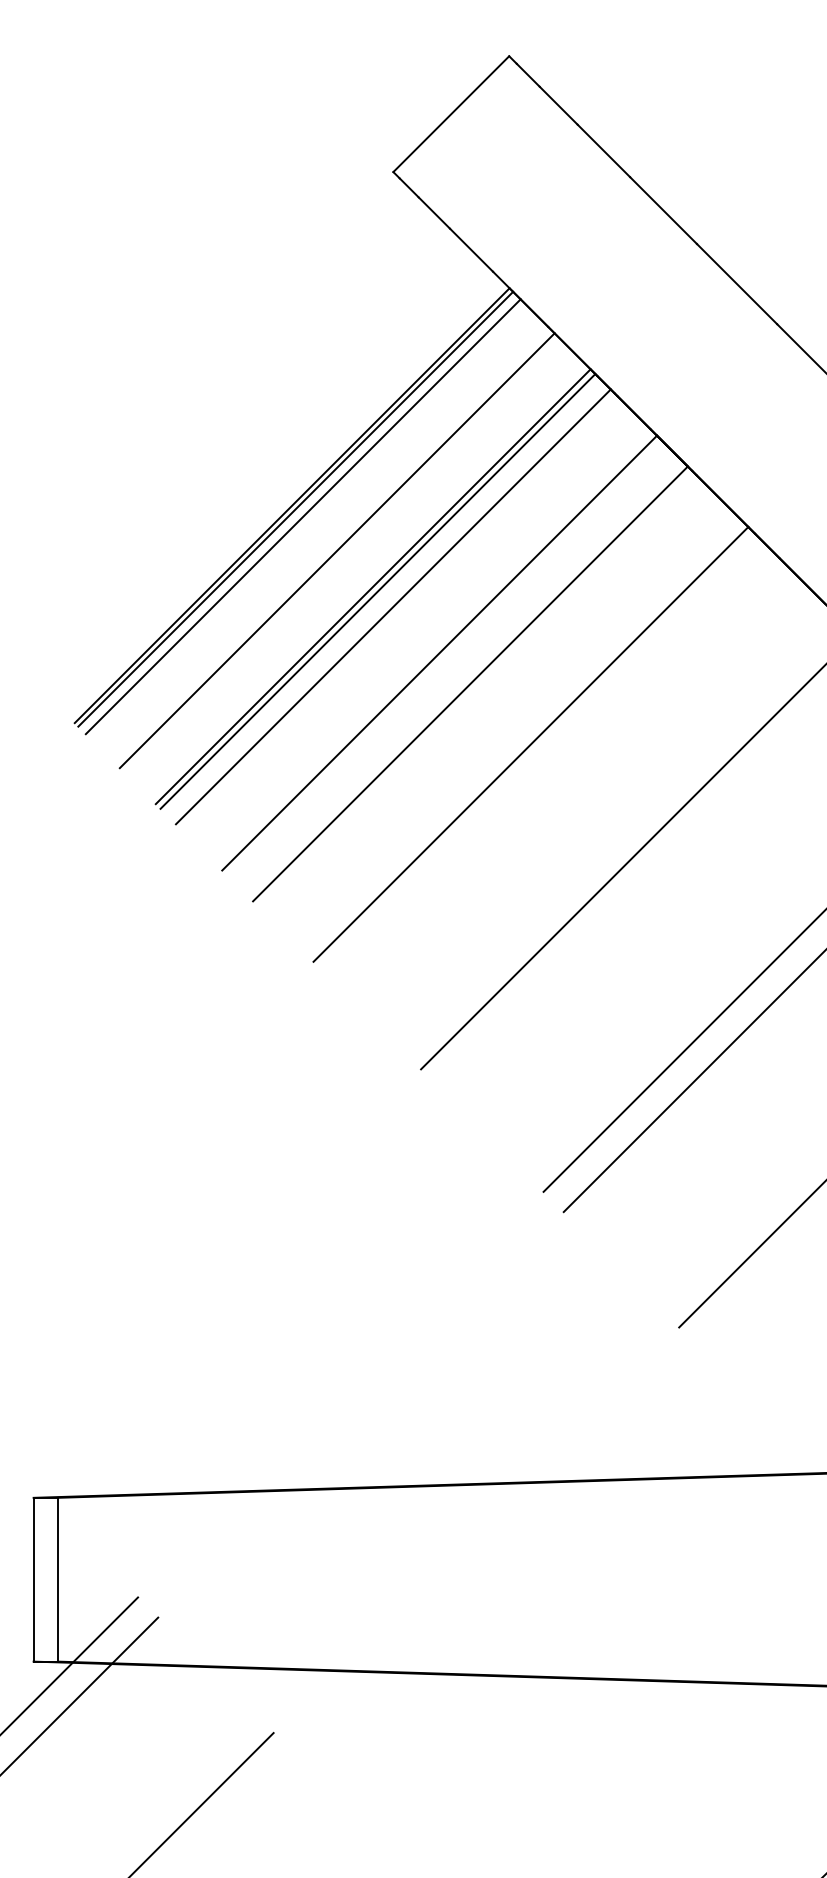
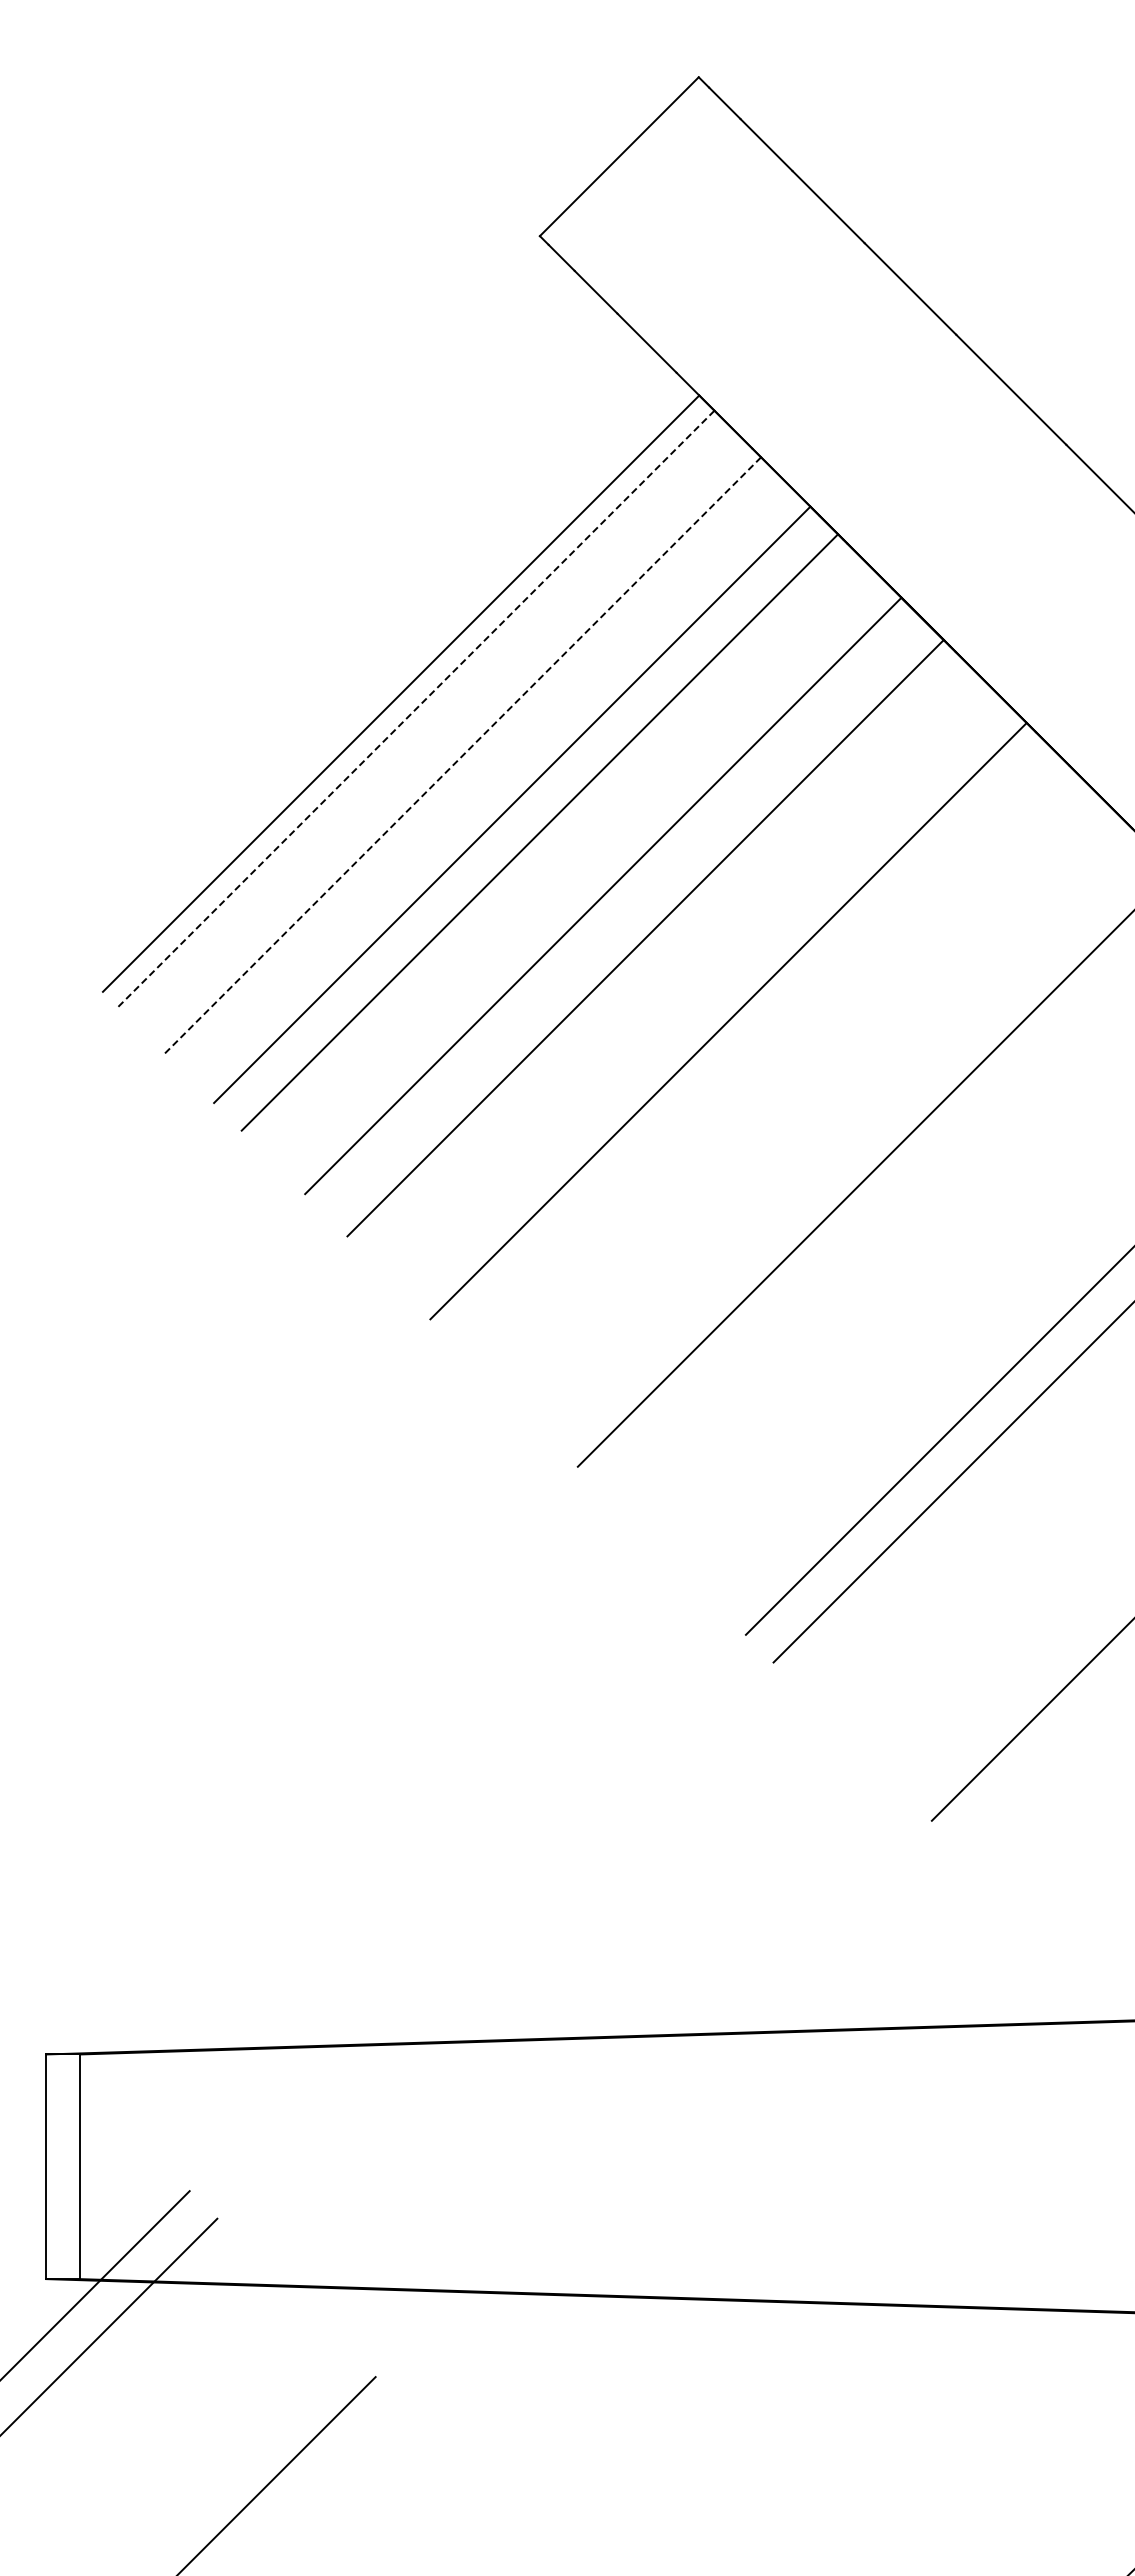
line: (295, 509) -> (405, 698), removed
line: (303, 516) -> (416, 708), solid -> dashed
line: (336, 550) -> (462, 755), solid -> dashed
line: (377, 591) -> (518, 811), removed

